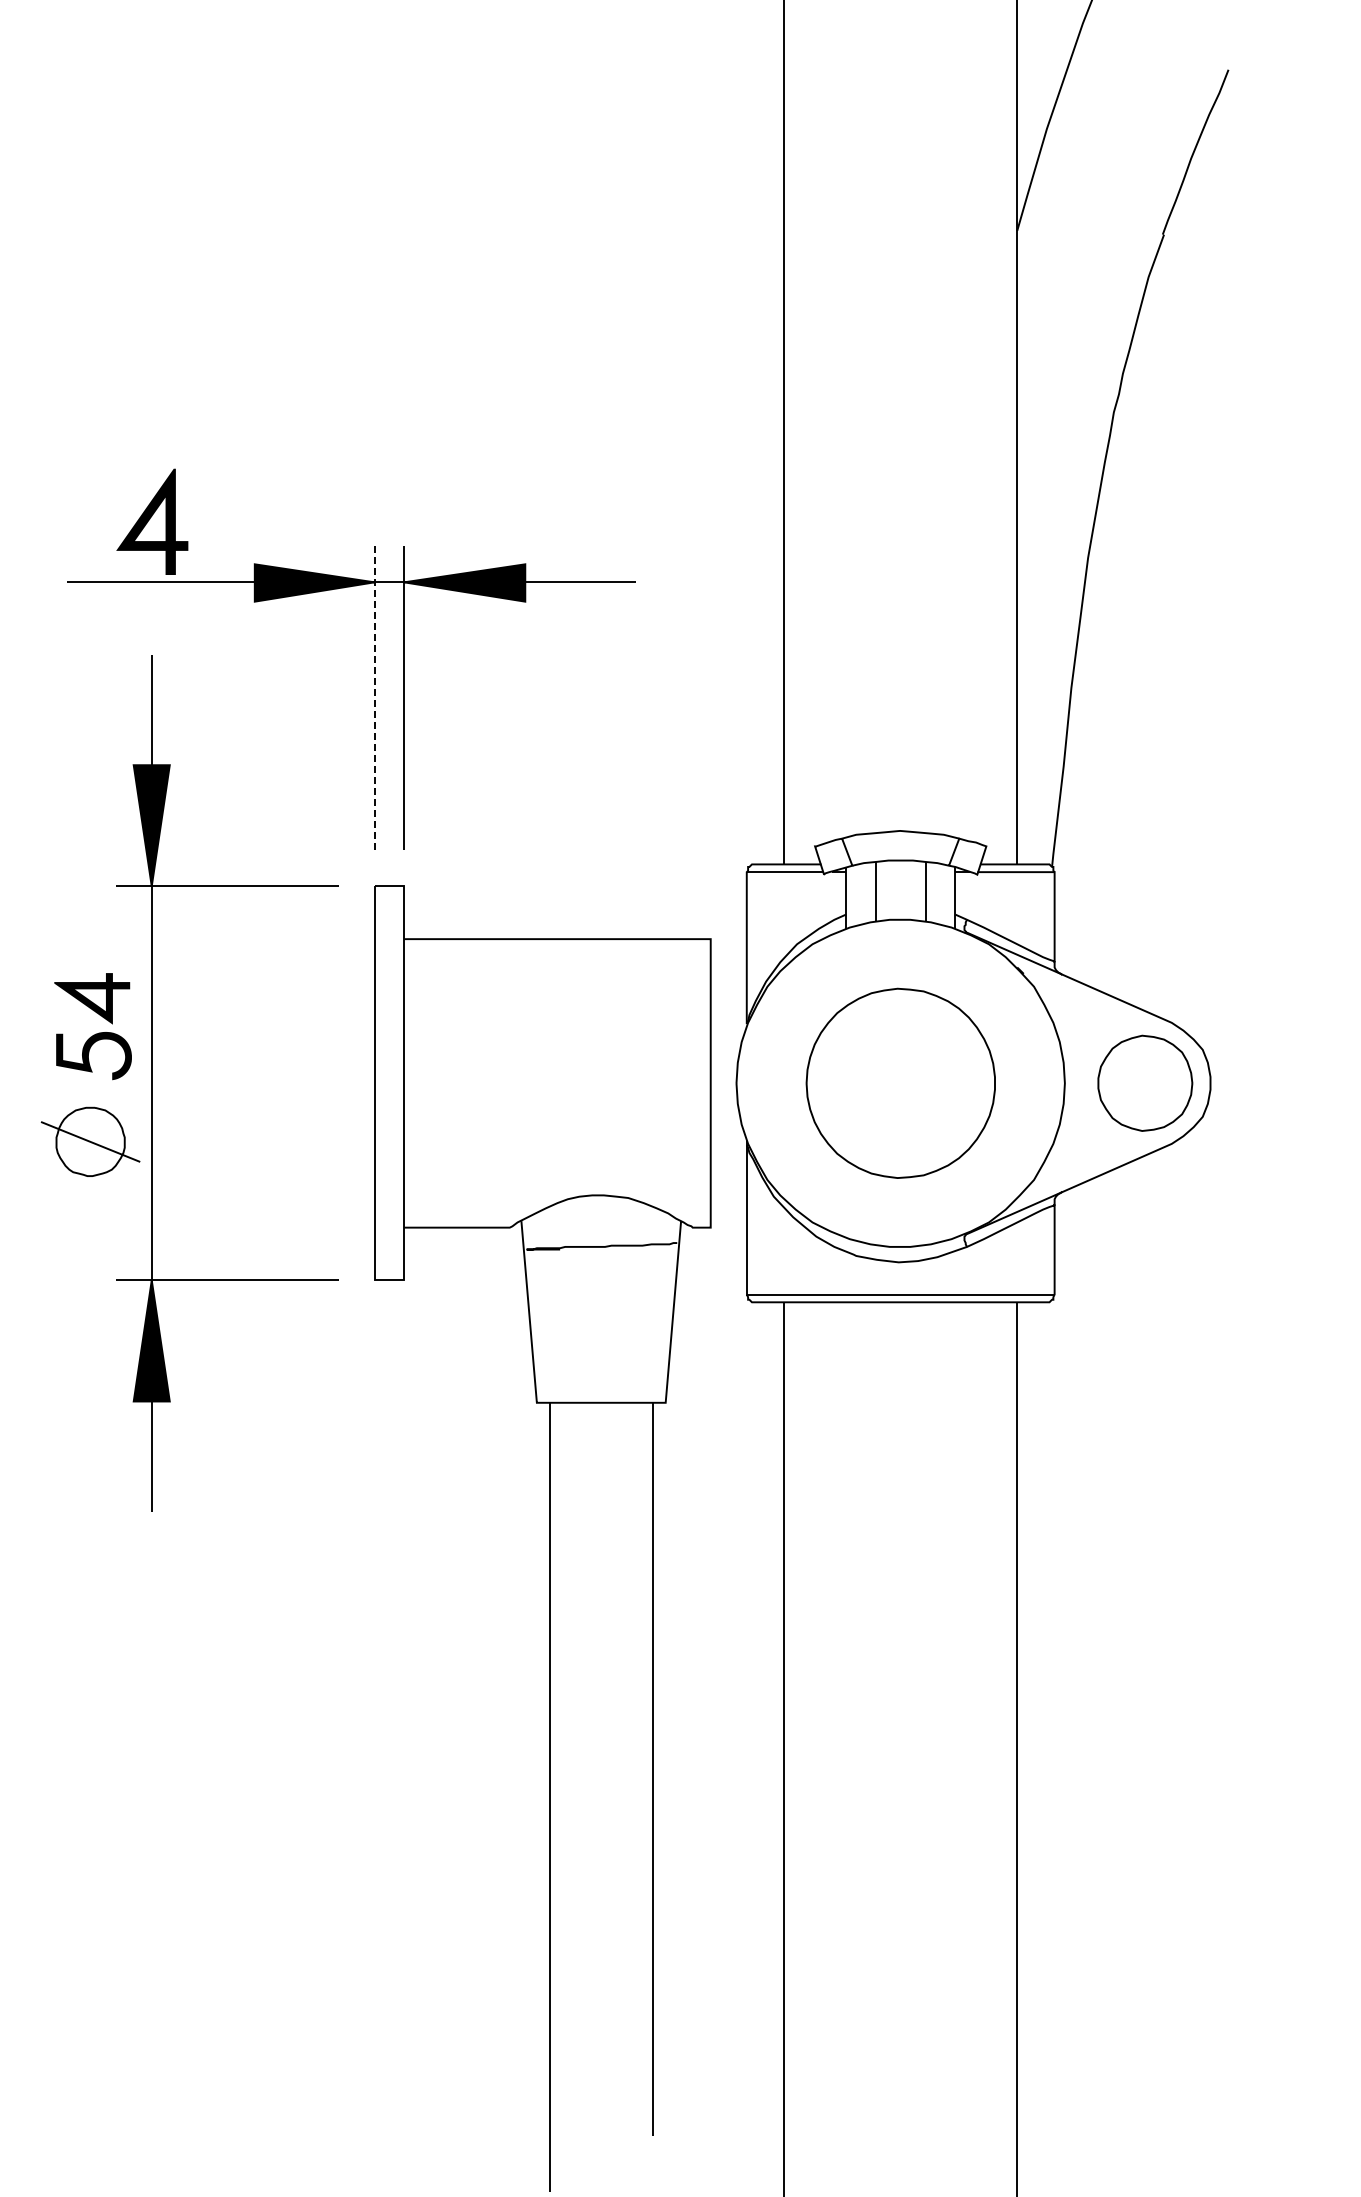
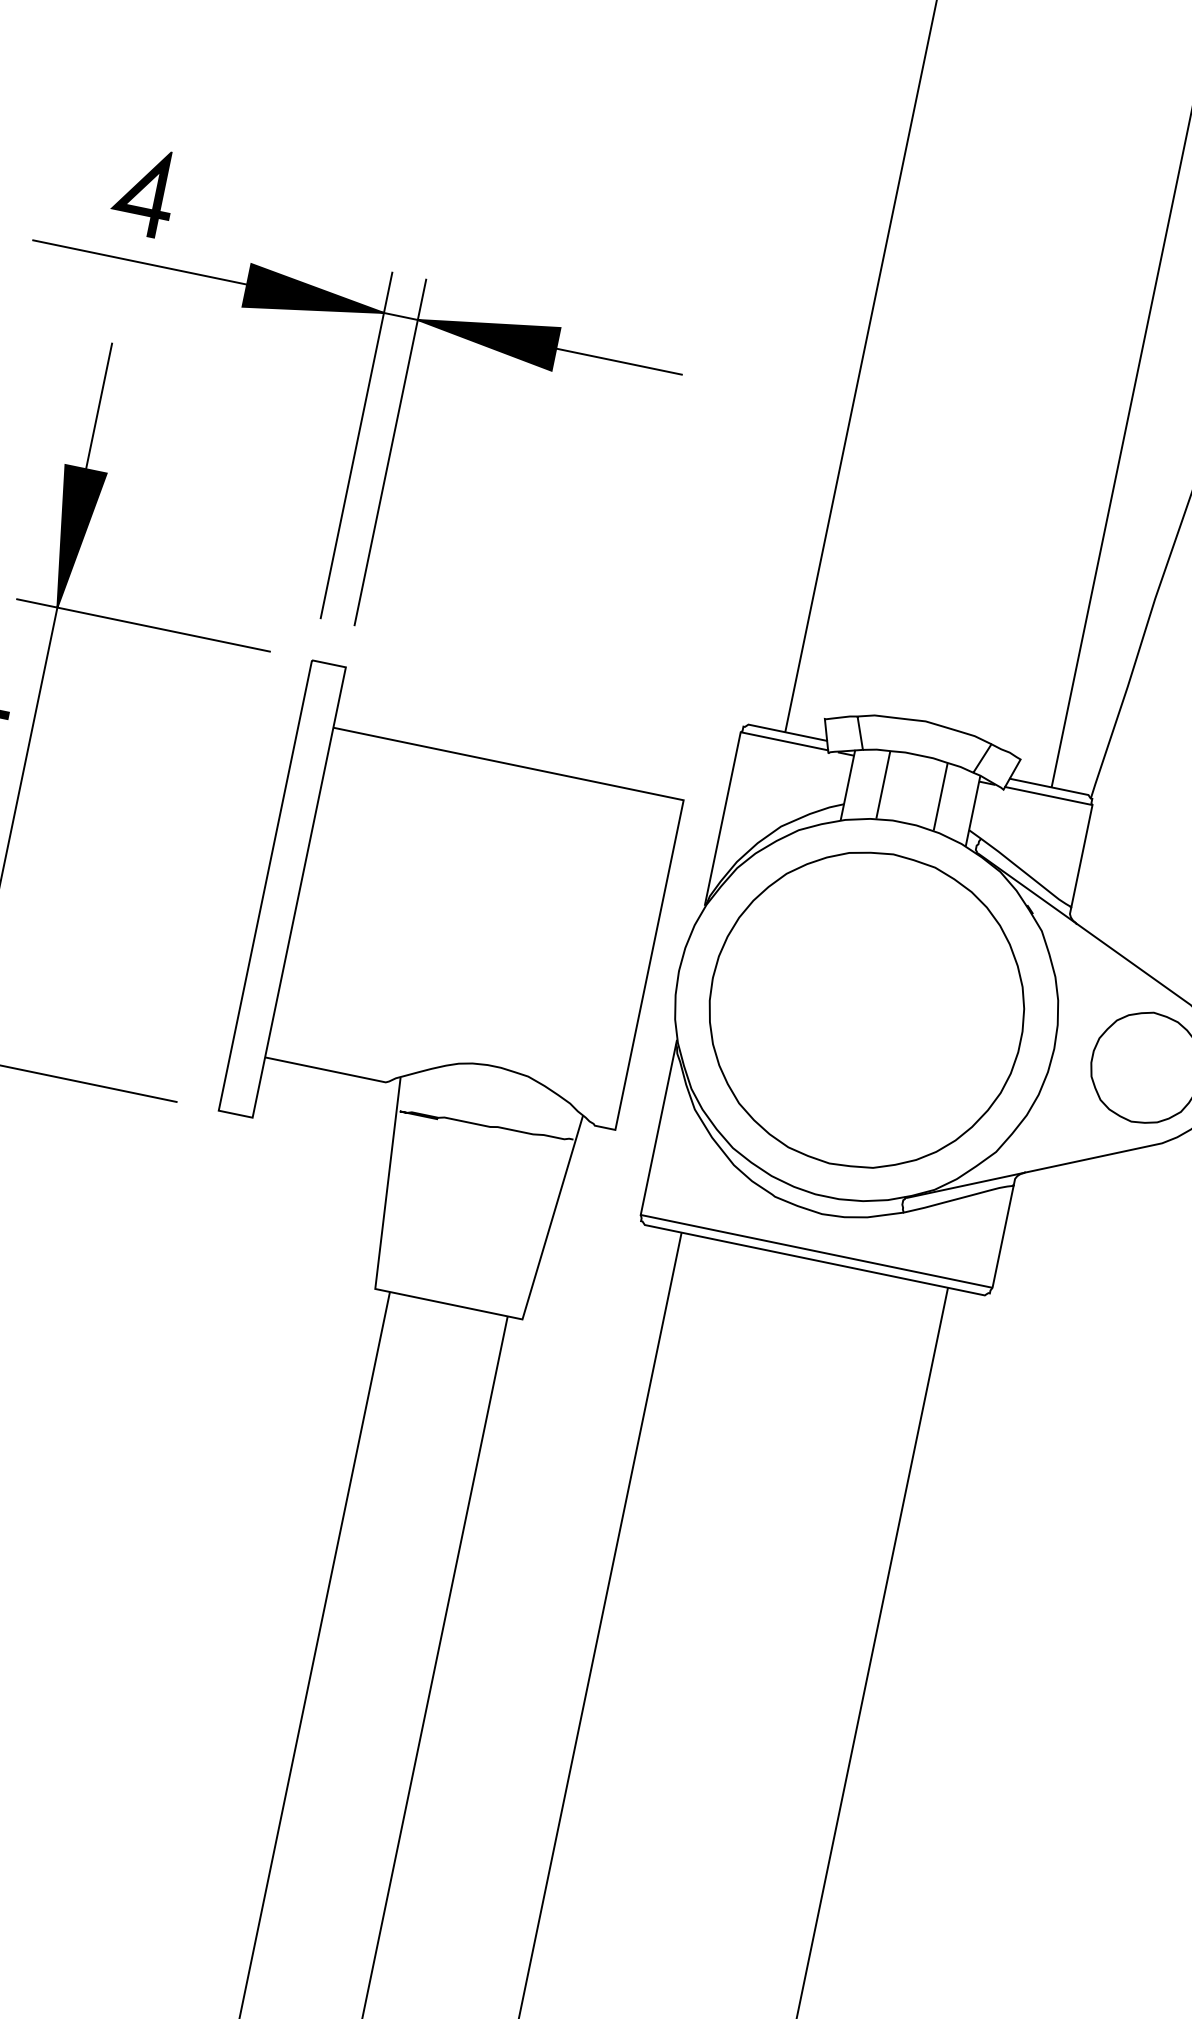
part: (152, 521) -> (144, 190), size x0.71
line: (374, 698) -> (356, 445), dashed -> solid
part: (900, 1083) -> (866, 1010), size x1.43

